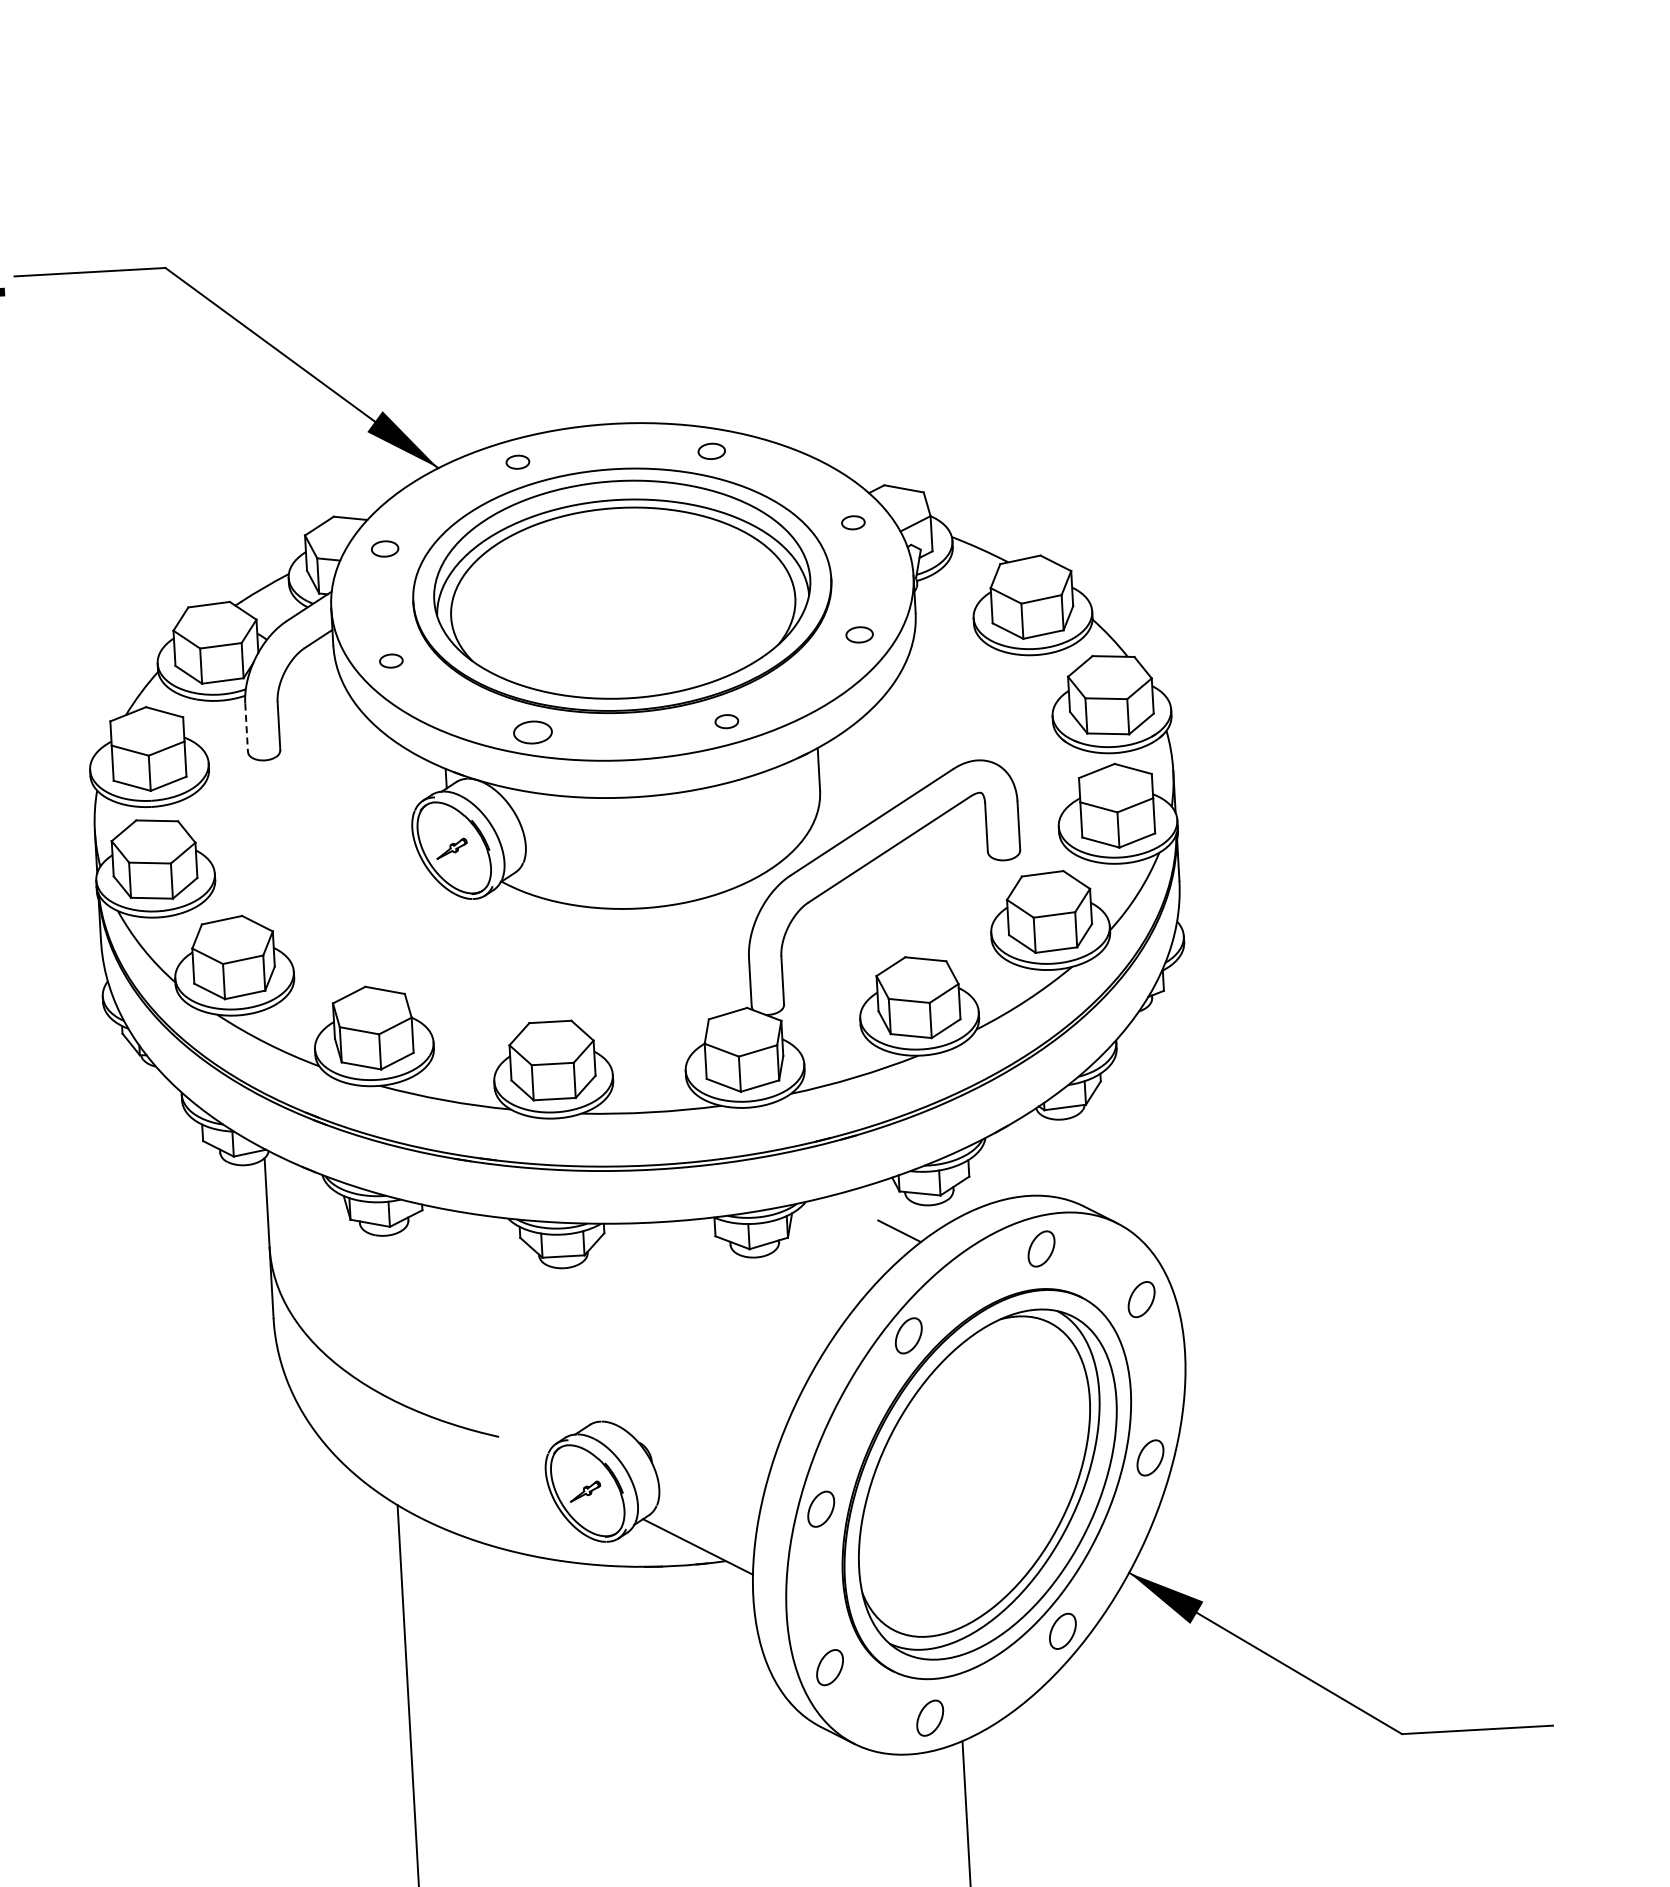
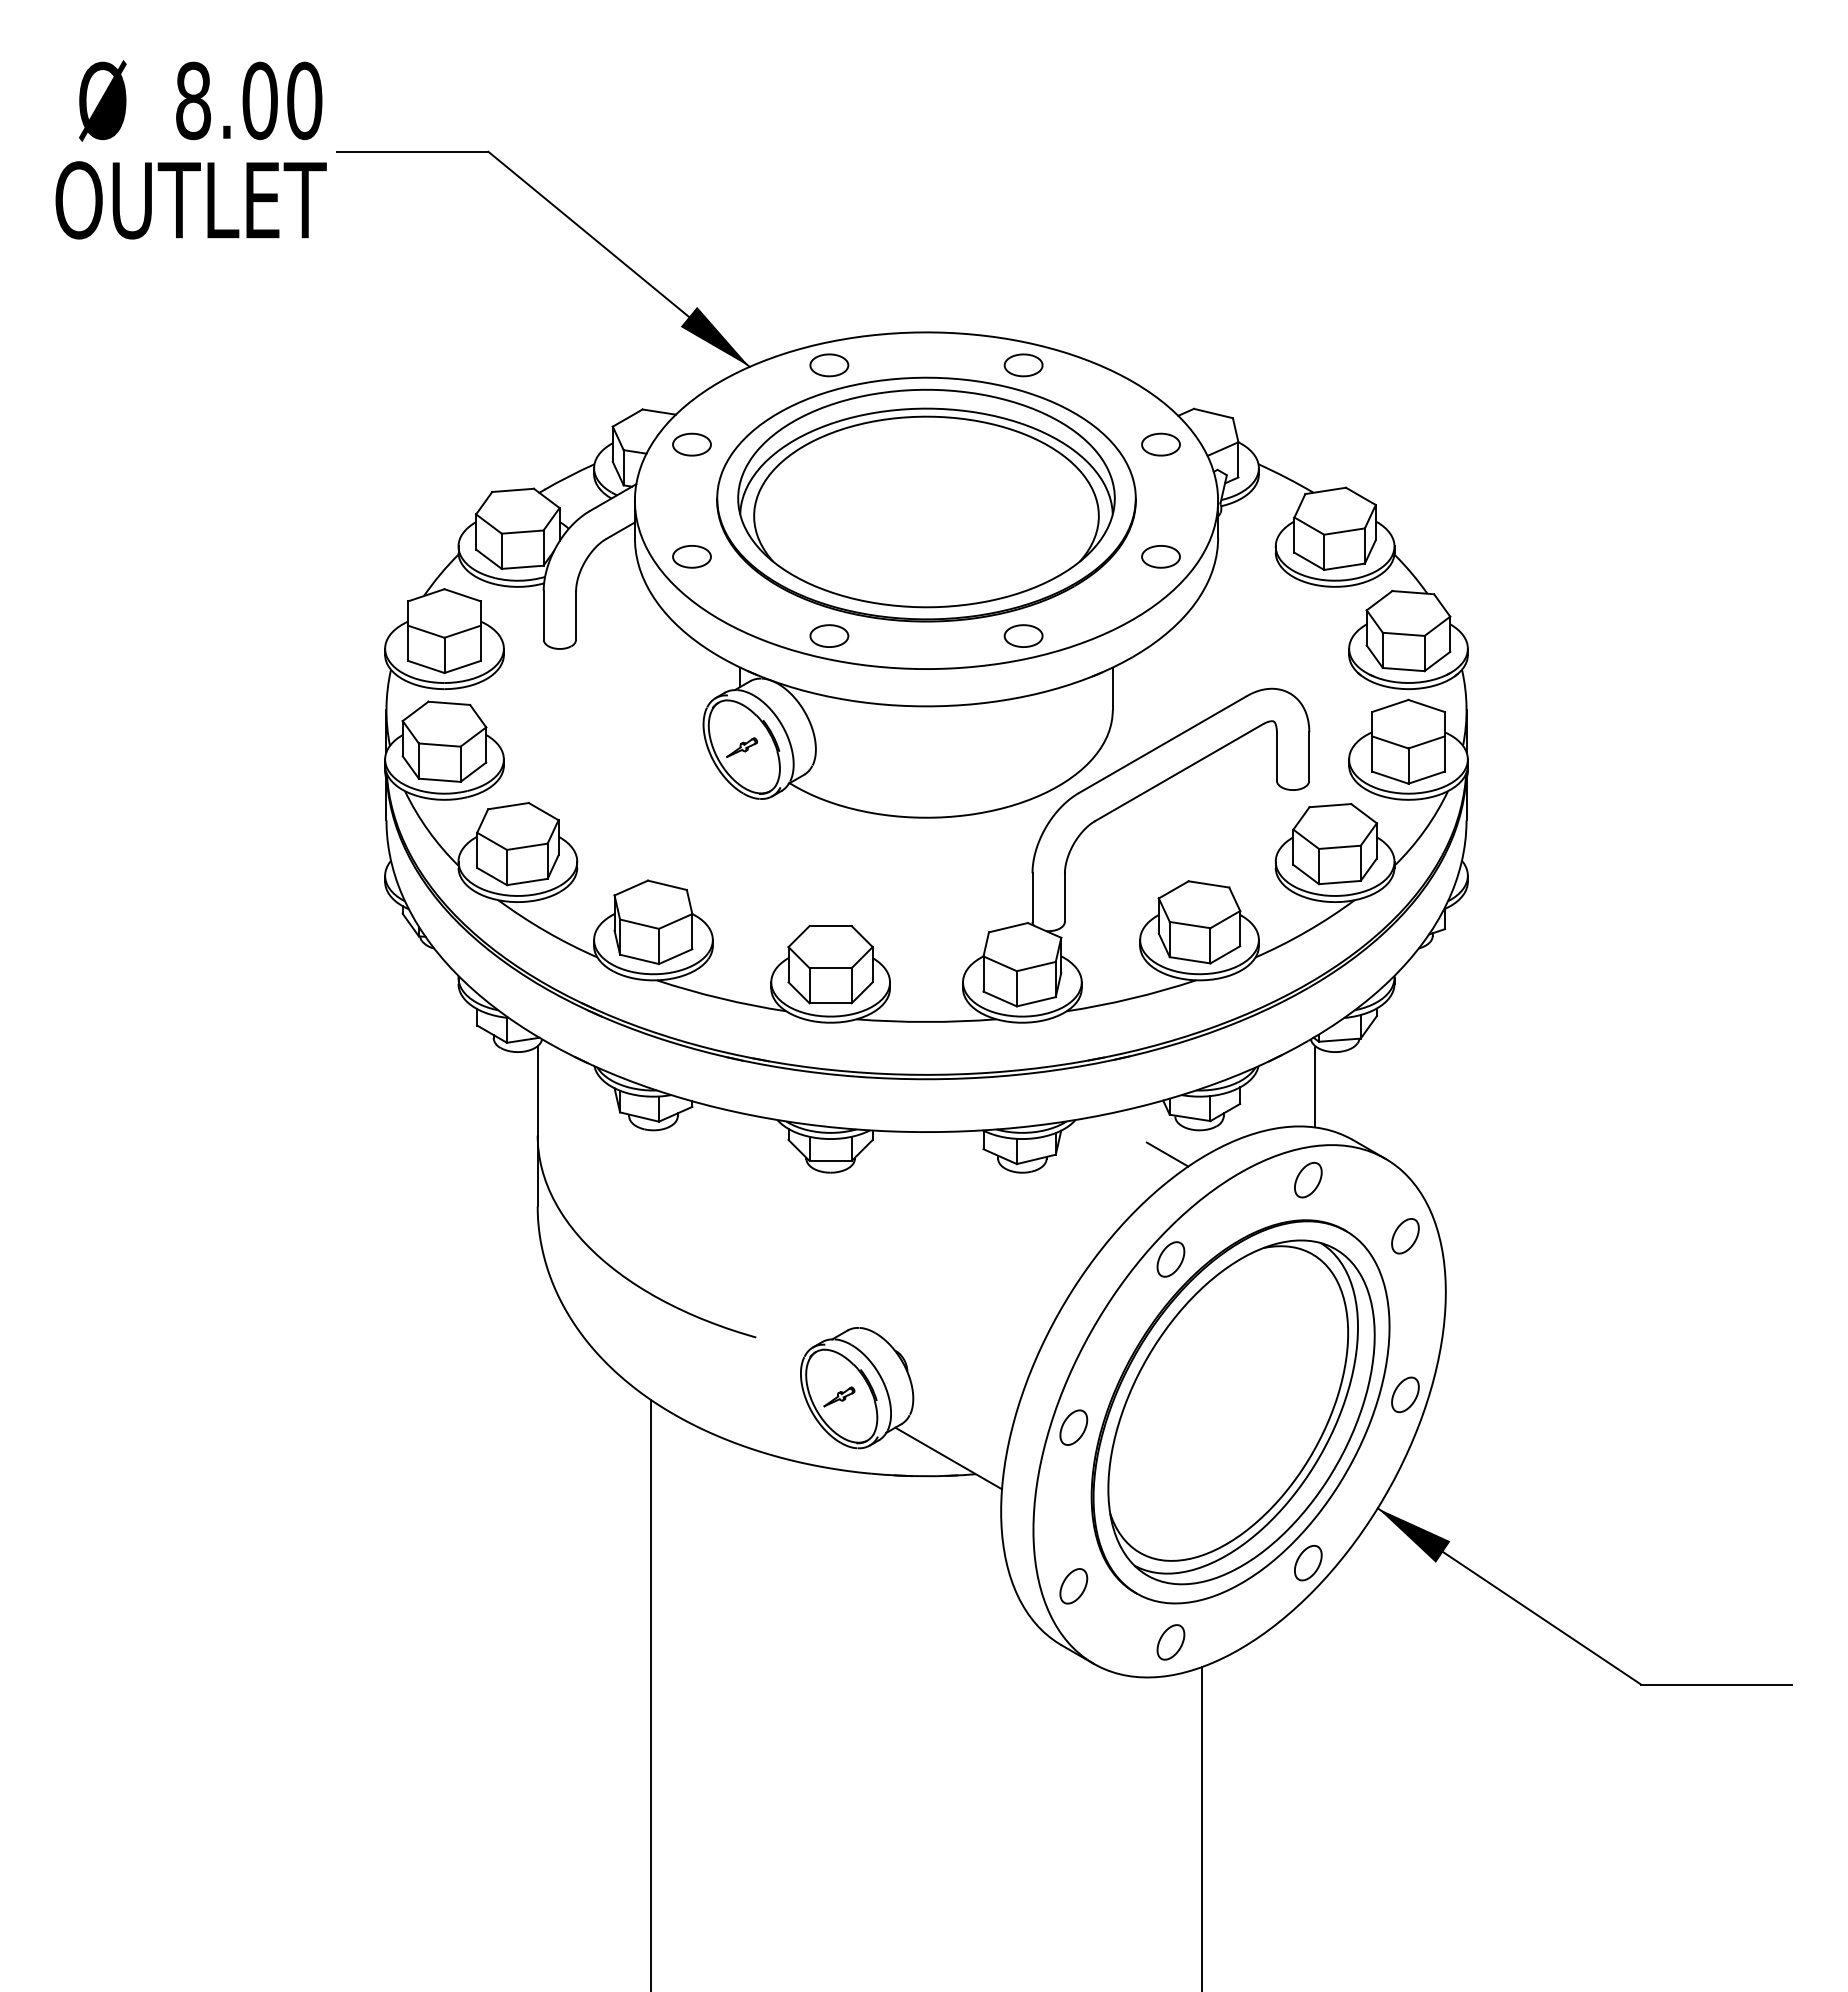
part: (711, 451) -> (1023, 365), size x1.43
part: (517, 462) -> (829, 365), size x1.67
part: (852, 522) -> (1160, 444), size x1.67
part: (384, 548) -> (691, 444), size x1.43
part: (859, 634) -> (1160, 556), size x1.43
part: (390, 660) -> (691, 556), size x1.67
part: (726, 721) -> (1023, 635), size x1.67
line: (246, 727) -> (543, 615), dashed -> solid
line: (1043, 1155) -> (1315, 1086), added

